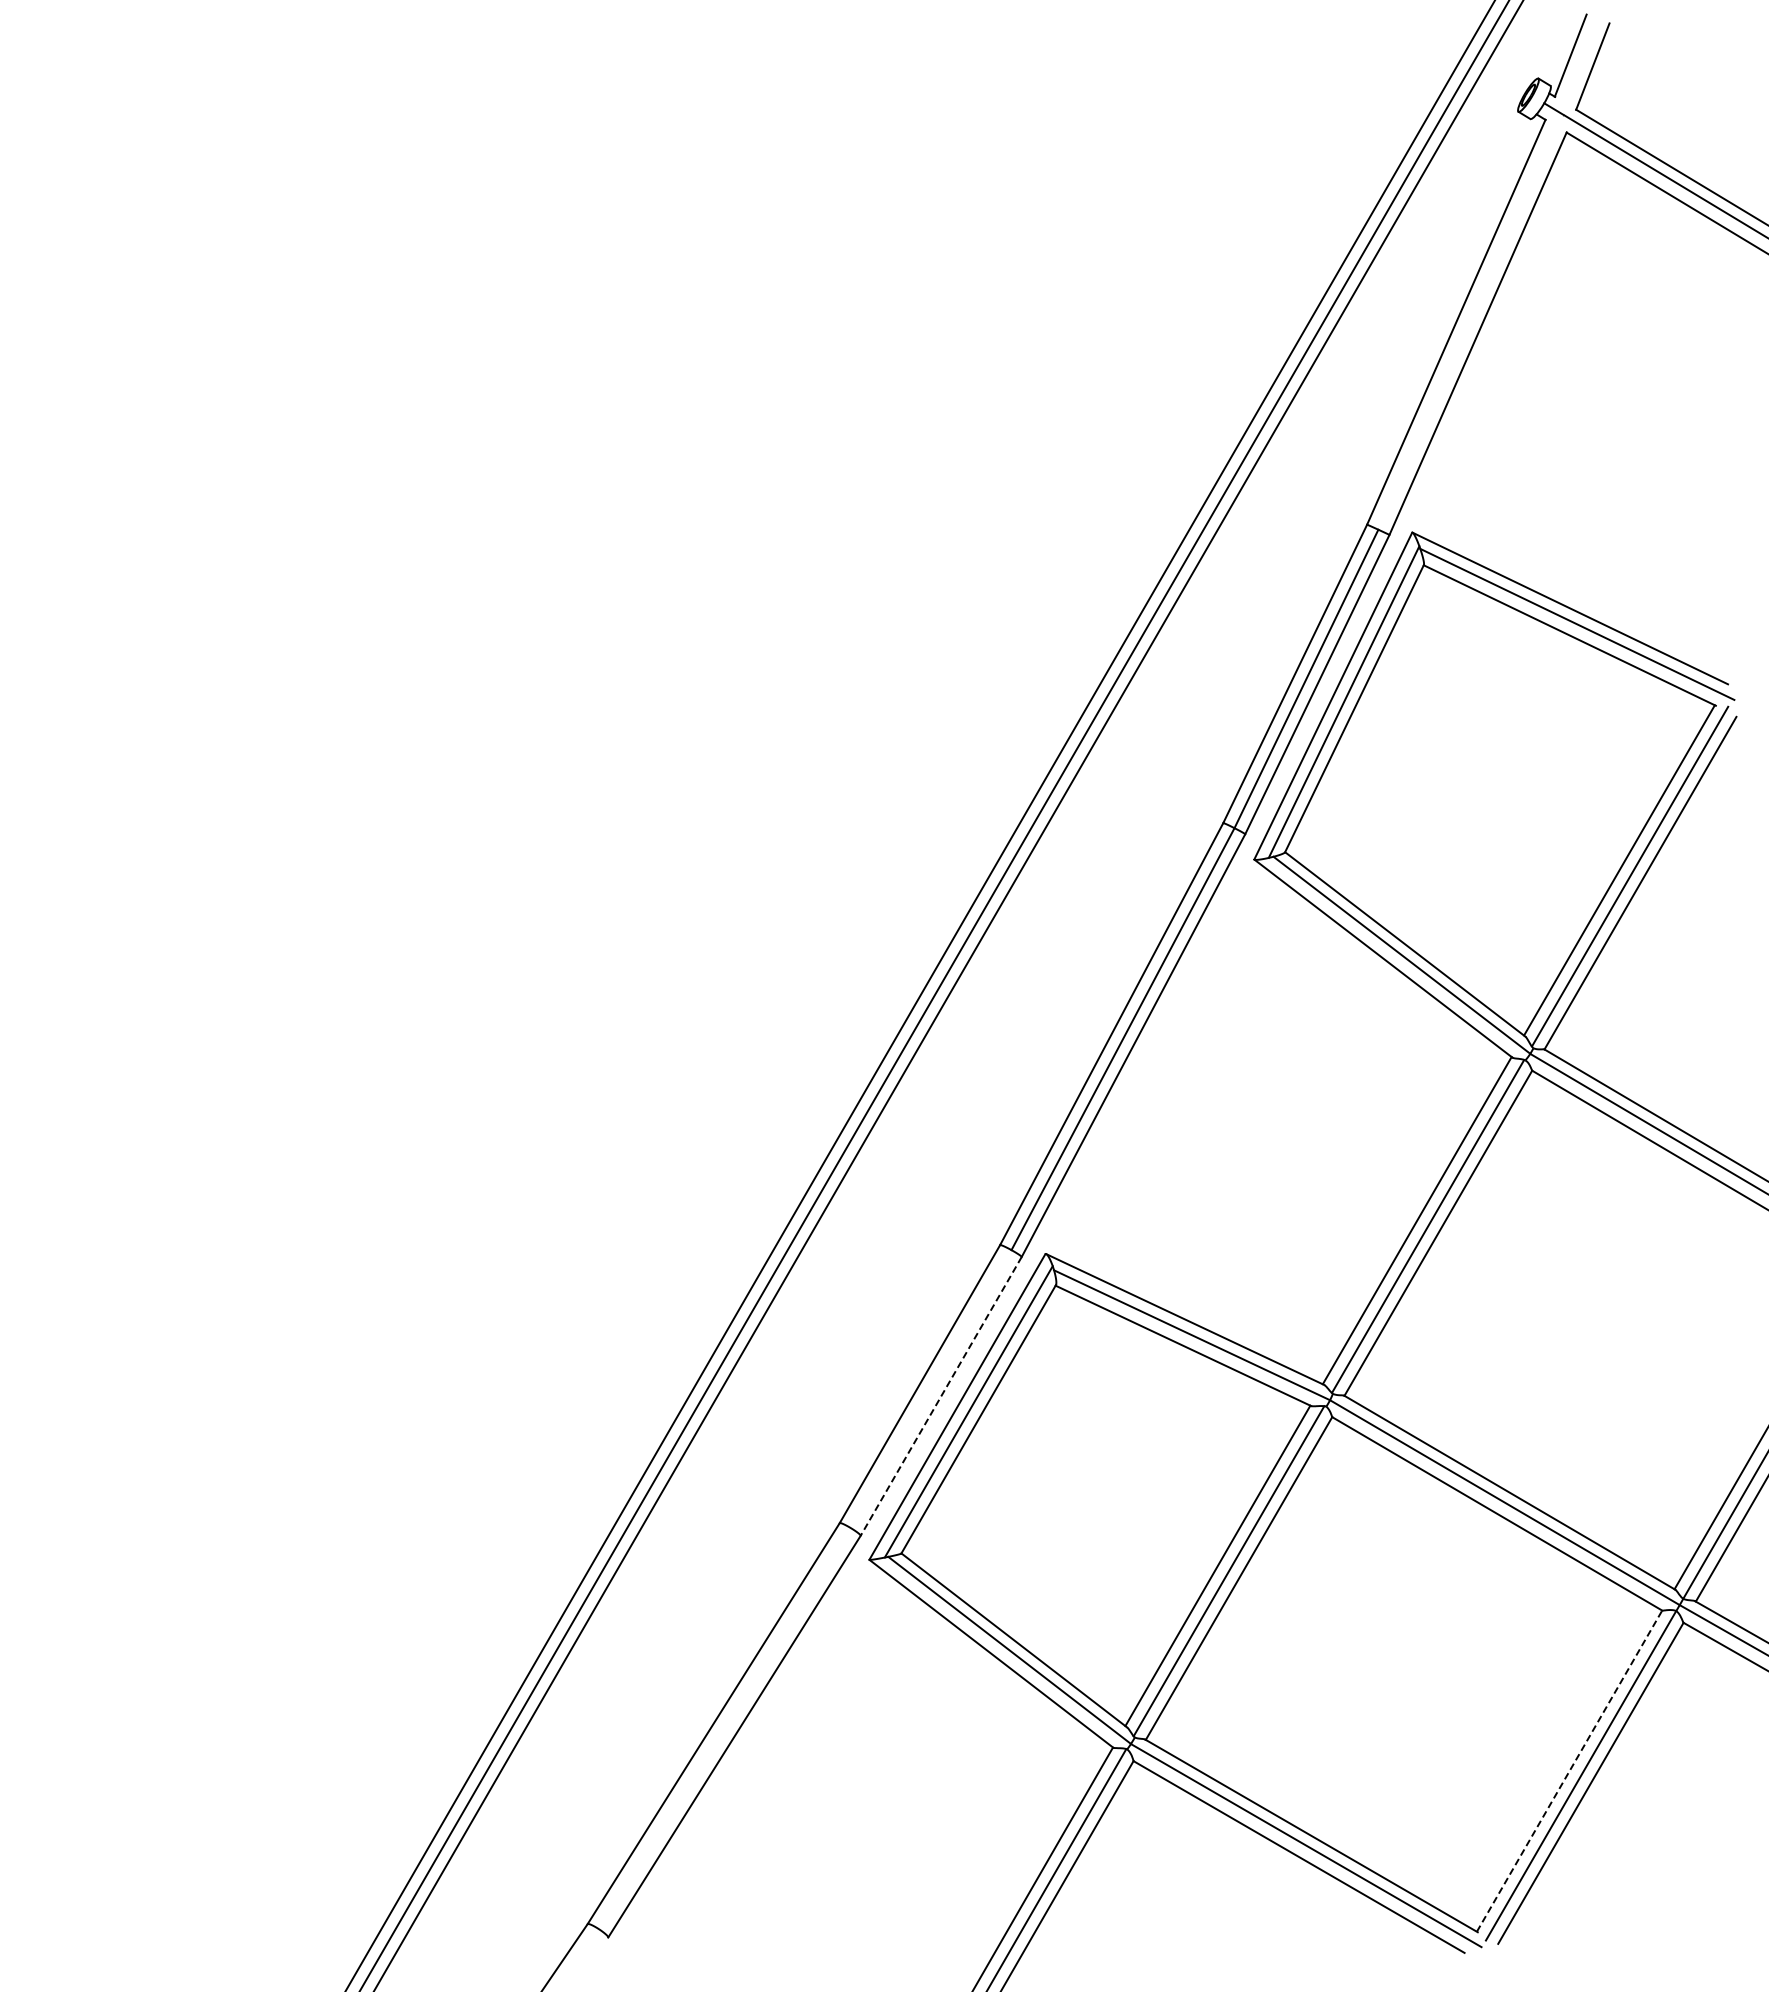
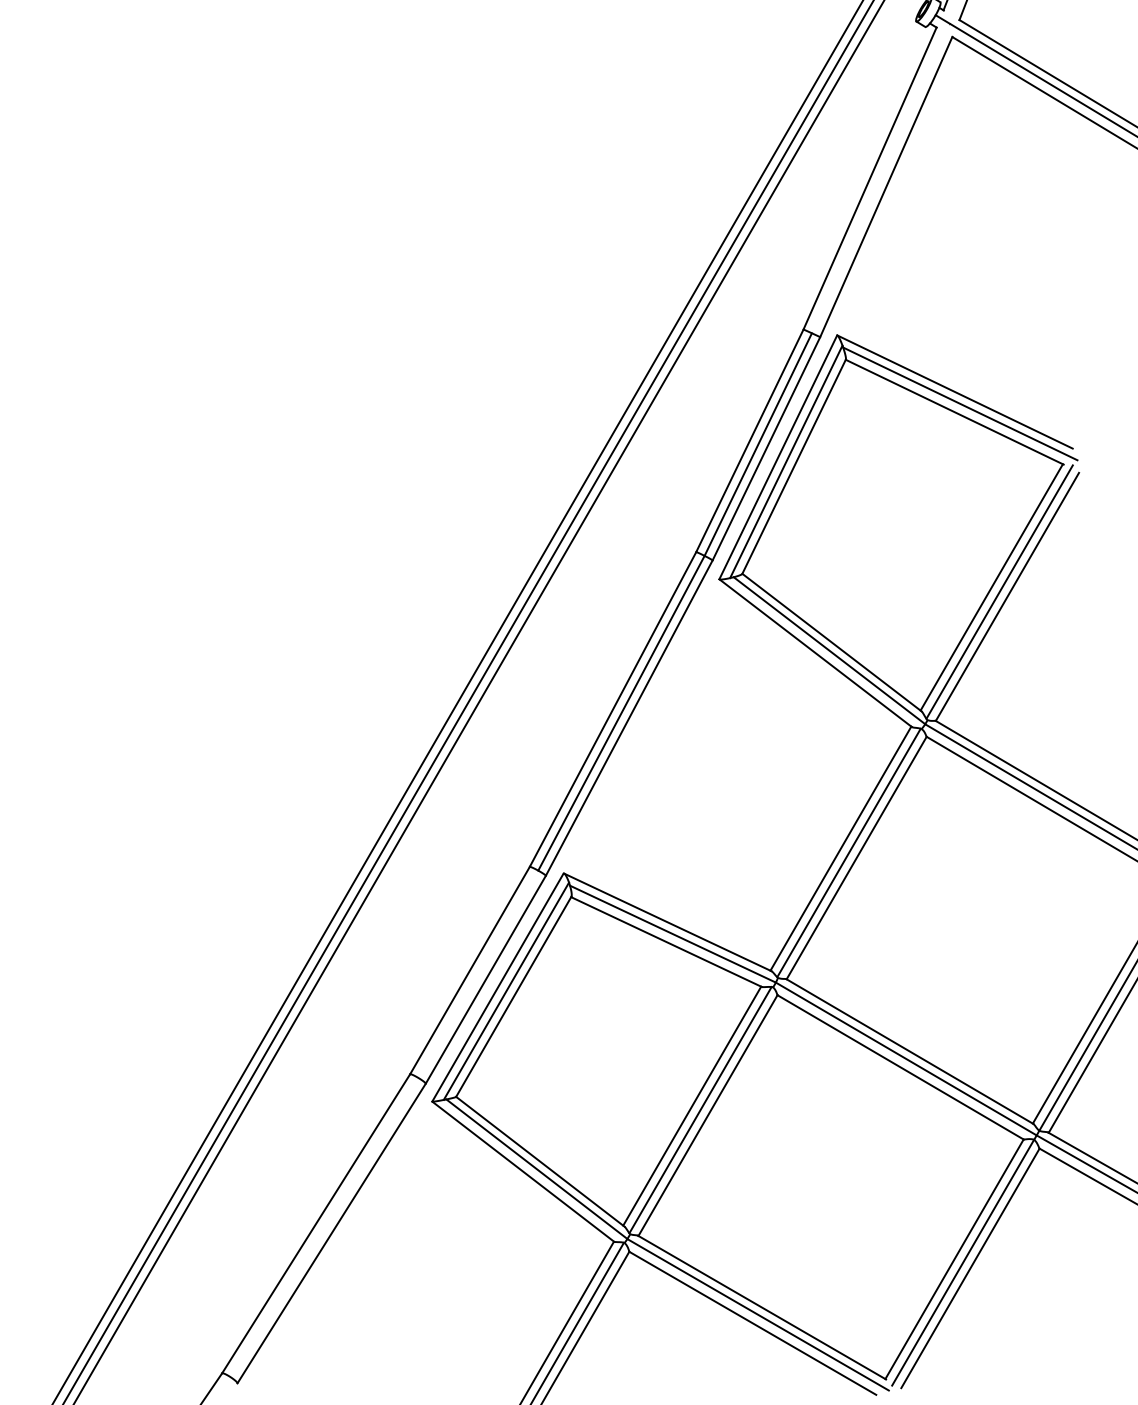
line: (940, 1396) -> (485, 979), dashed -> solid
line: (1569, 1770) -> (954, 1258), dashed -> solid

